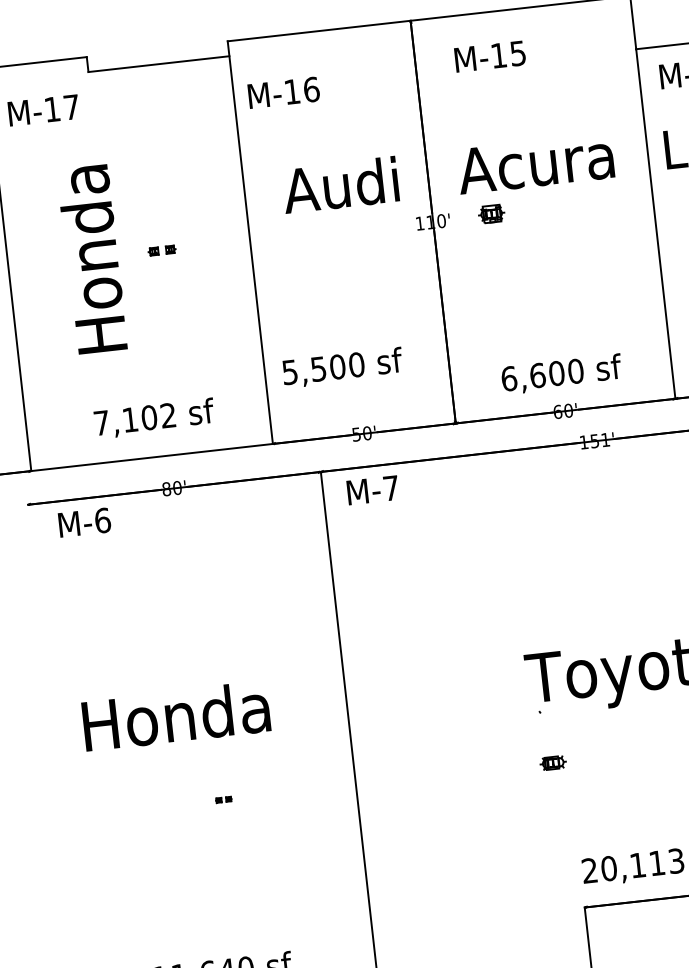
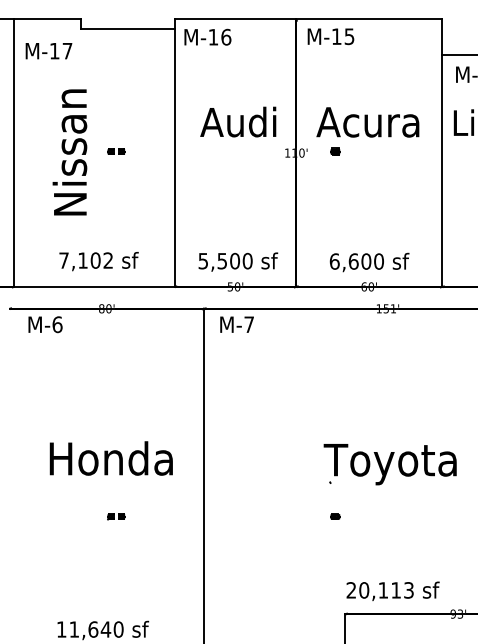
text: (489, 56) -> (330, 36), moved
text: (283, 91) -> (207, 36), moved
part: (491, 213) -> (335, 151), size x0.62
text: (91, 259) -> (69, 152), Honda -> Nissan
text: (342, 366) -> (238, 261), moved
text: (174, 716) -> (110, 458), moved
part: (553, 762) -> (335, 516), size x0.62
part: (223, 799) -> (116, 516), size x1.67

